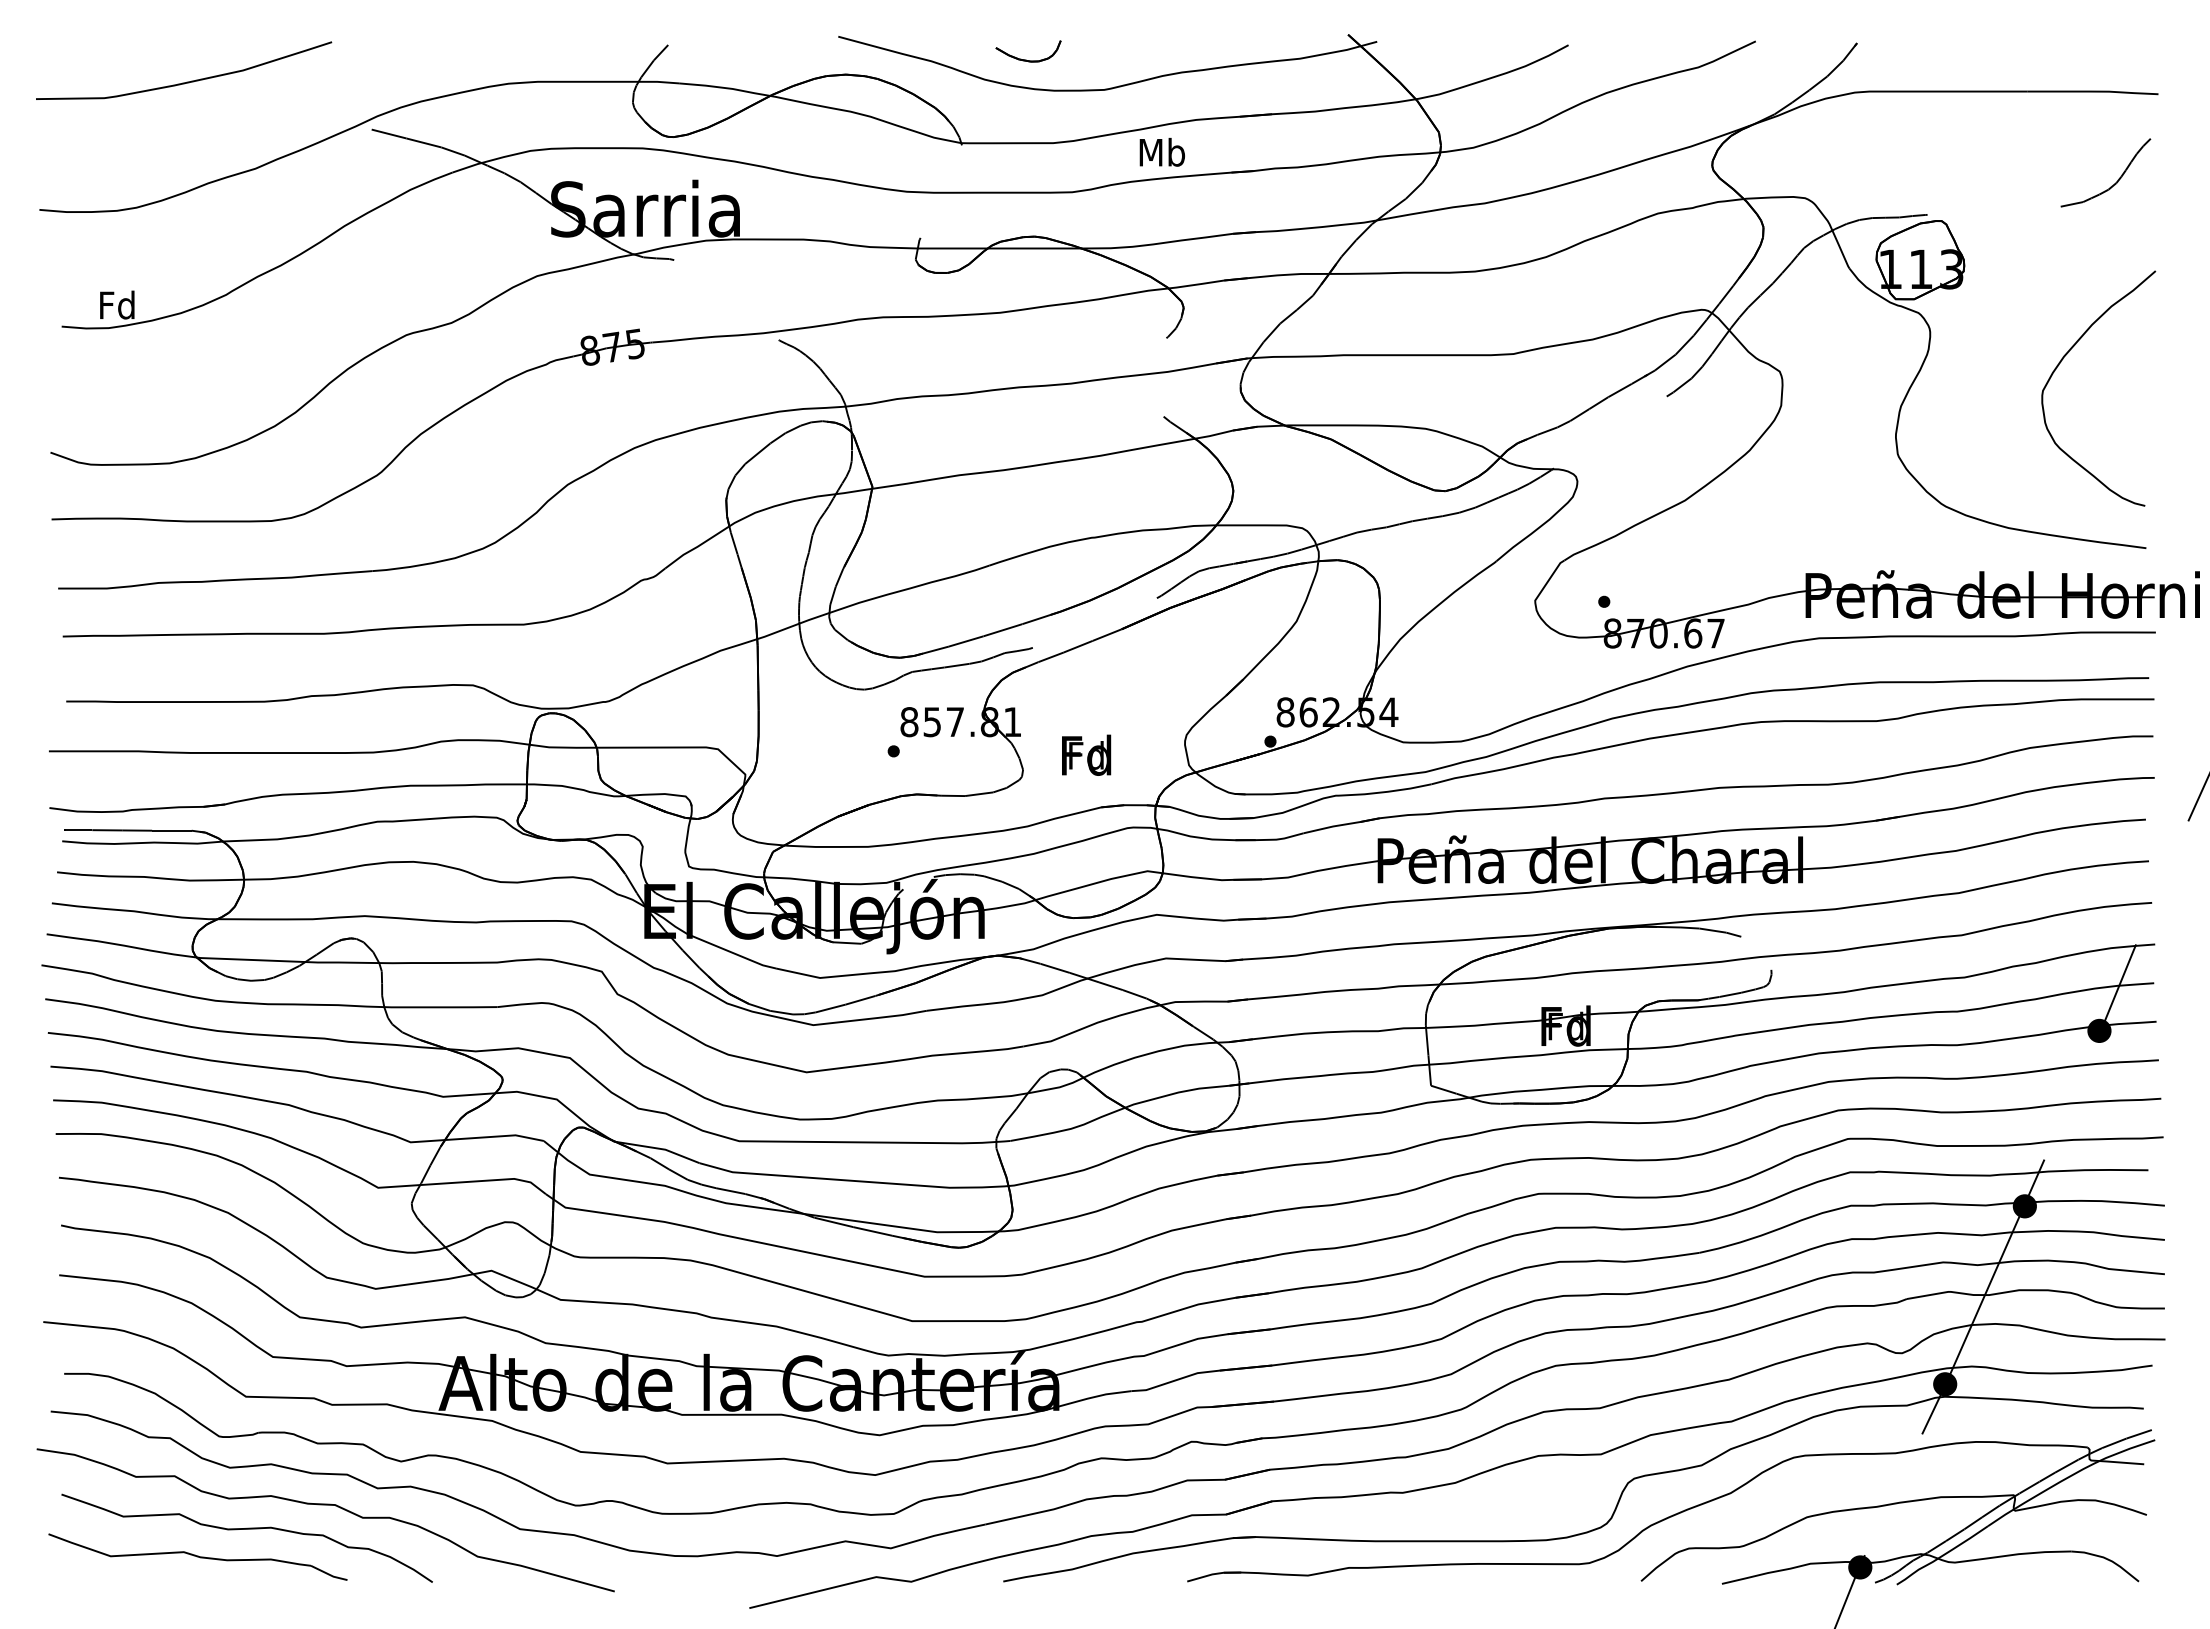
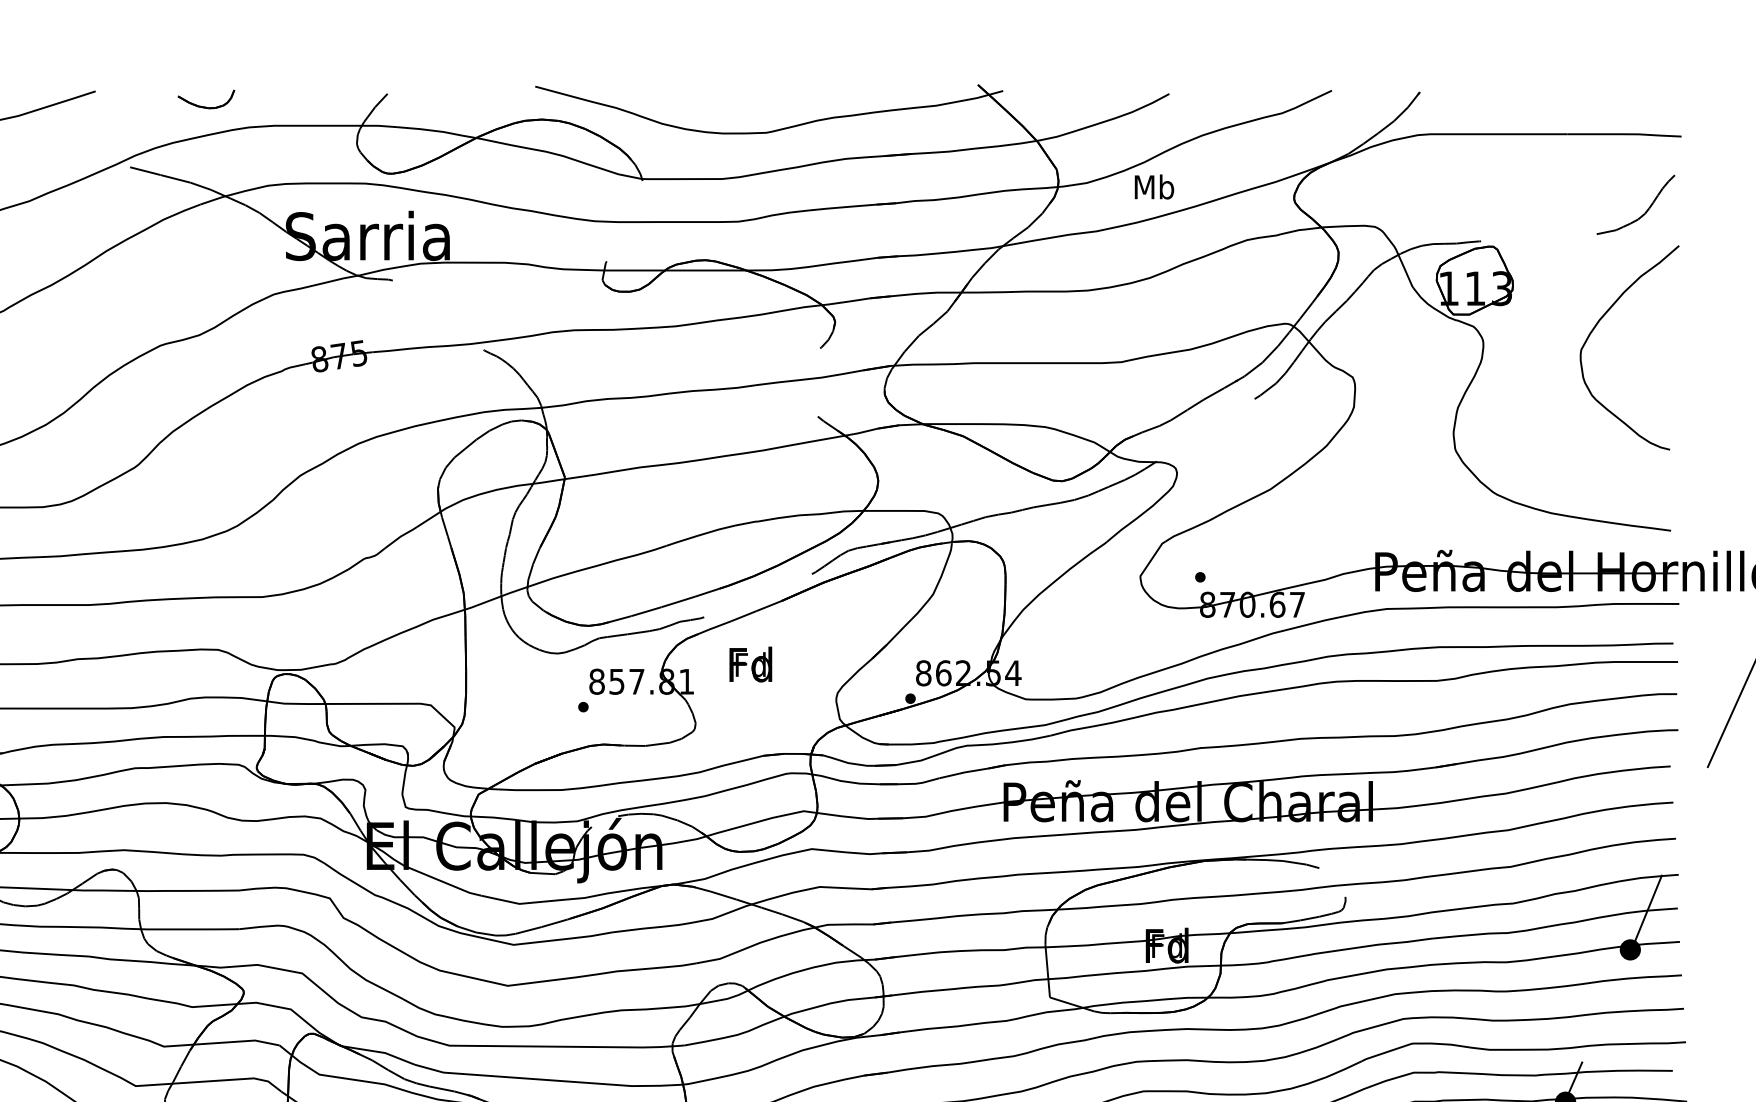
part: (1026, 59) -> (204, 106), moved
text: (1161, 151) -> (1153, 186), moved
curve: (2061, 362) -> (1597, 325), moved
text: (1086, 754) -> (750, 663), moved

